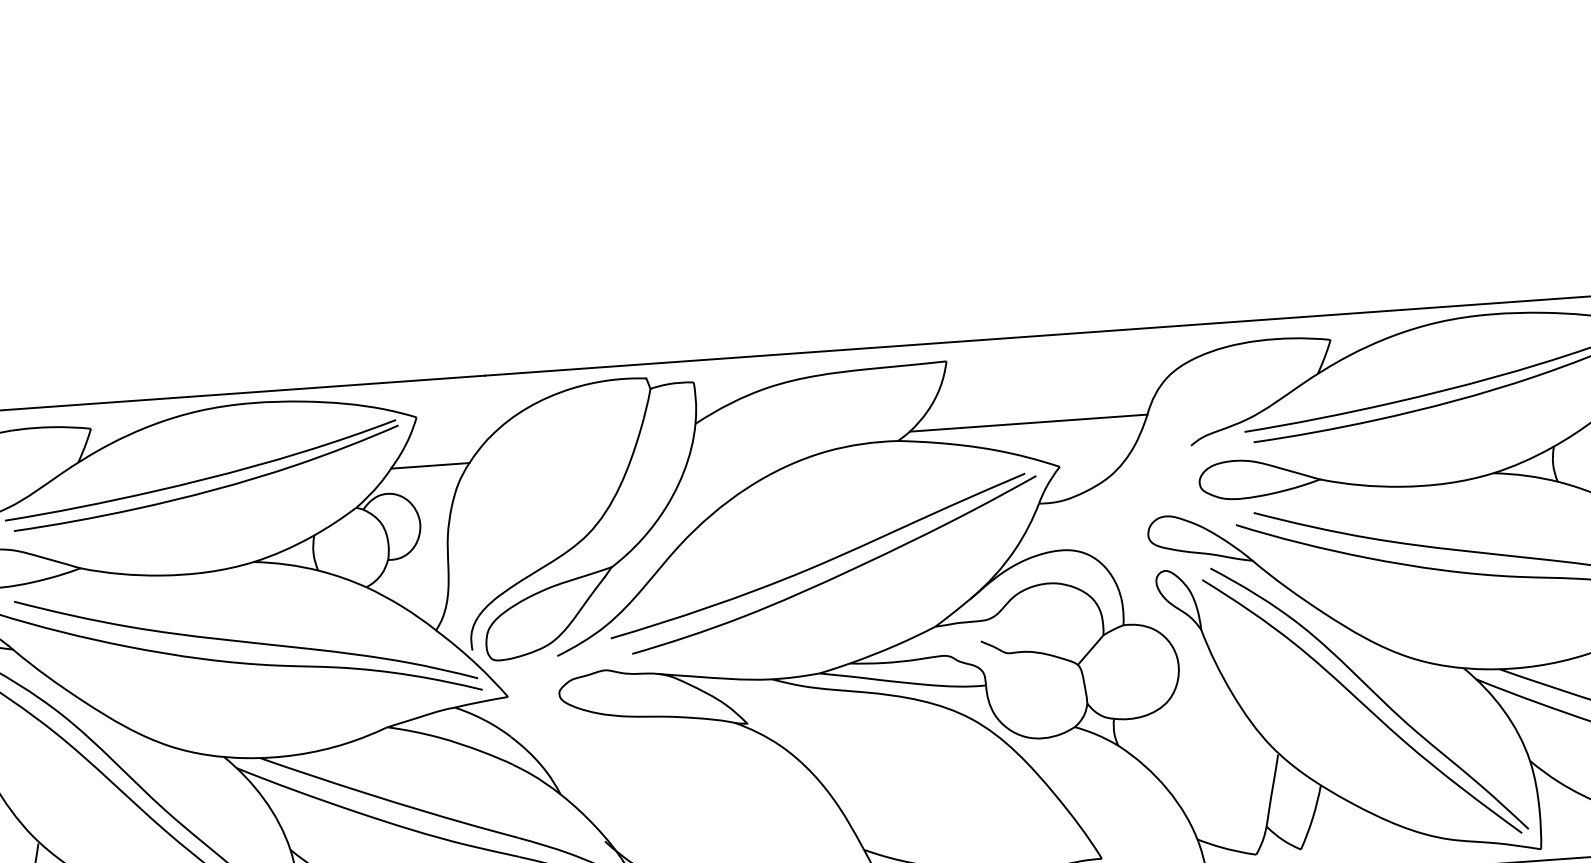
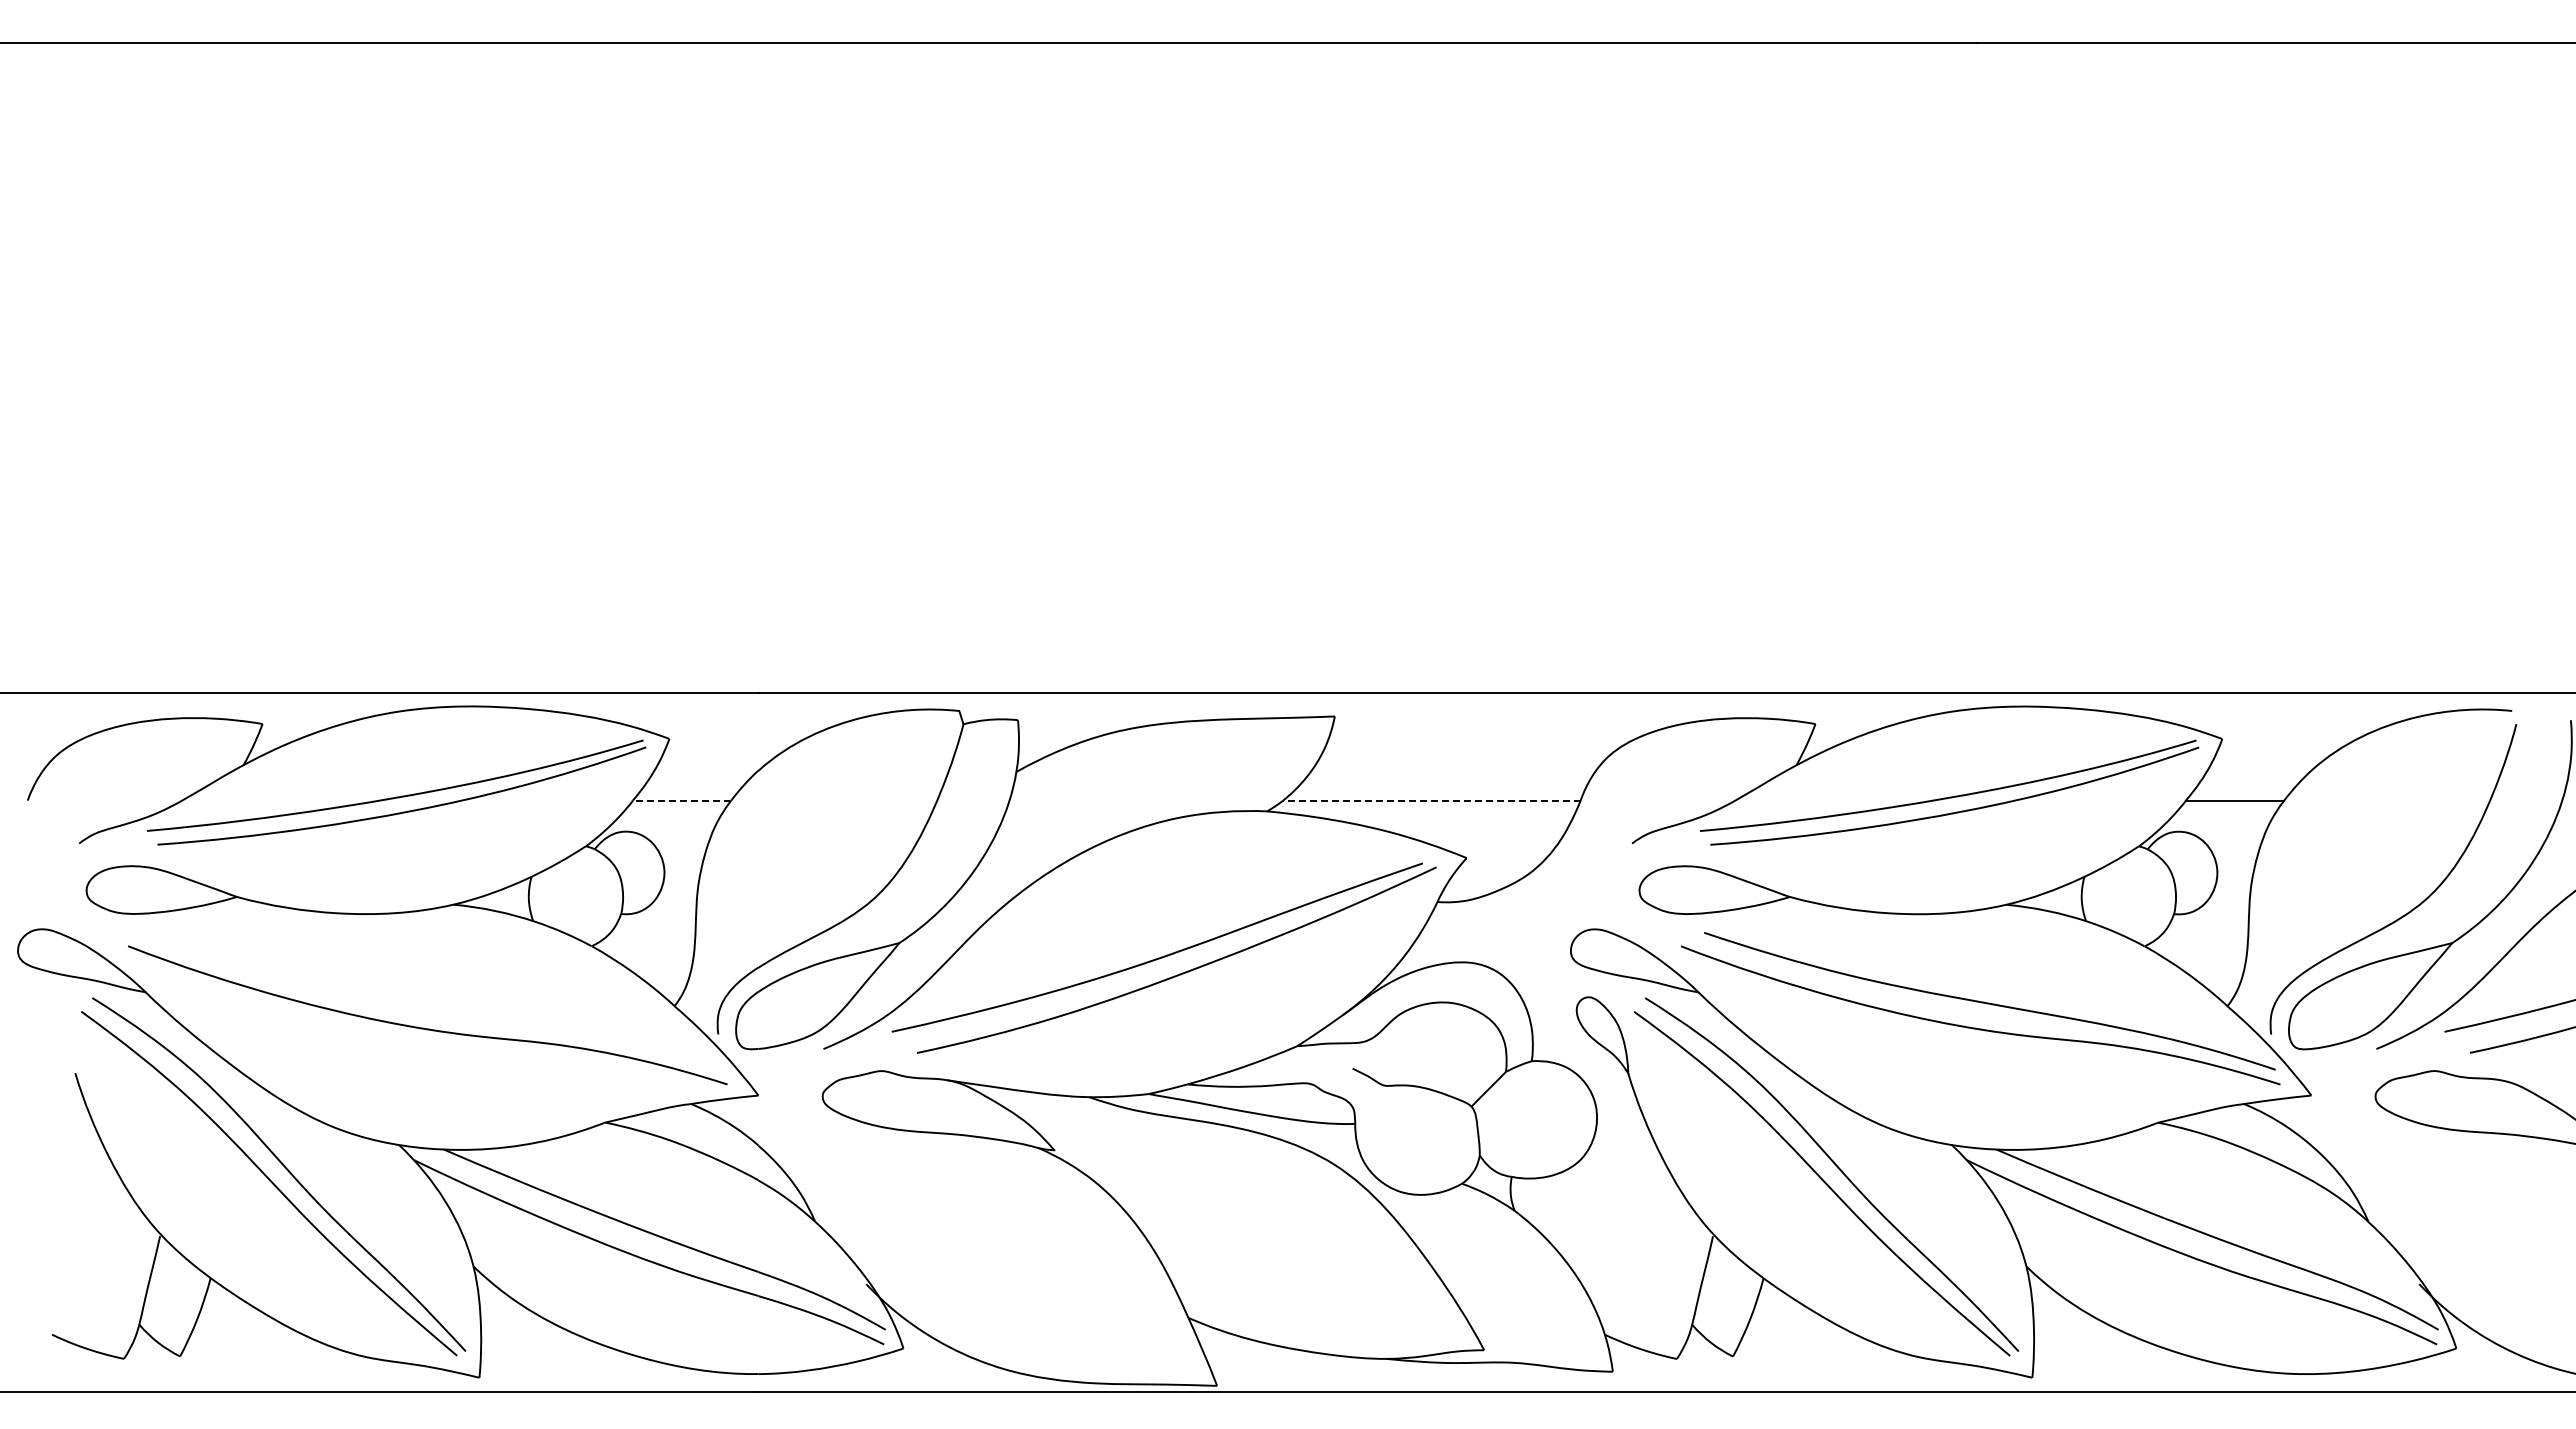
line: (1028, 422) -> (1431, 800), solid -> dashed
line: (429, 465) -> (681, 800), solid -> dashed
curve: (245, 641) -> (436, 1002), removed

